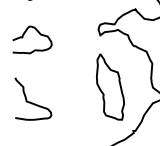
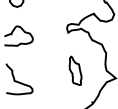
part: (110, 87) -> (75, 70), size x0.6

